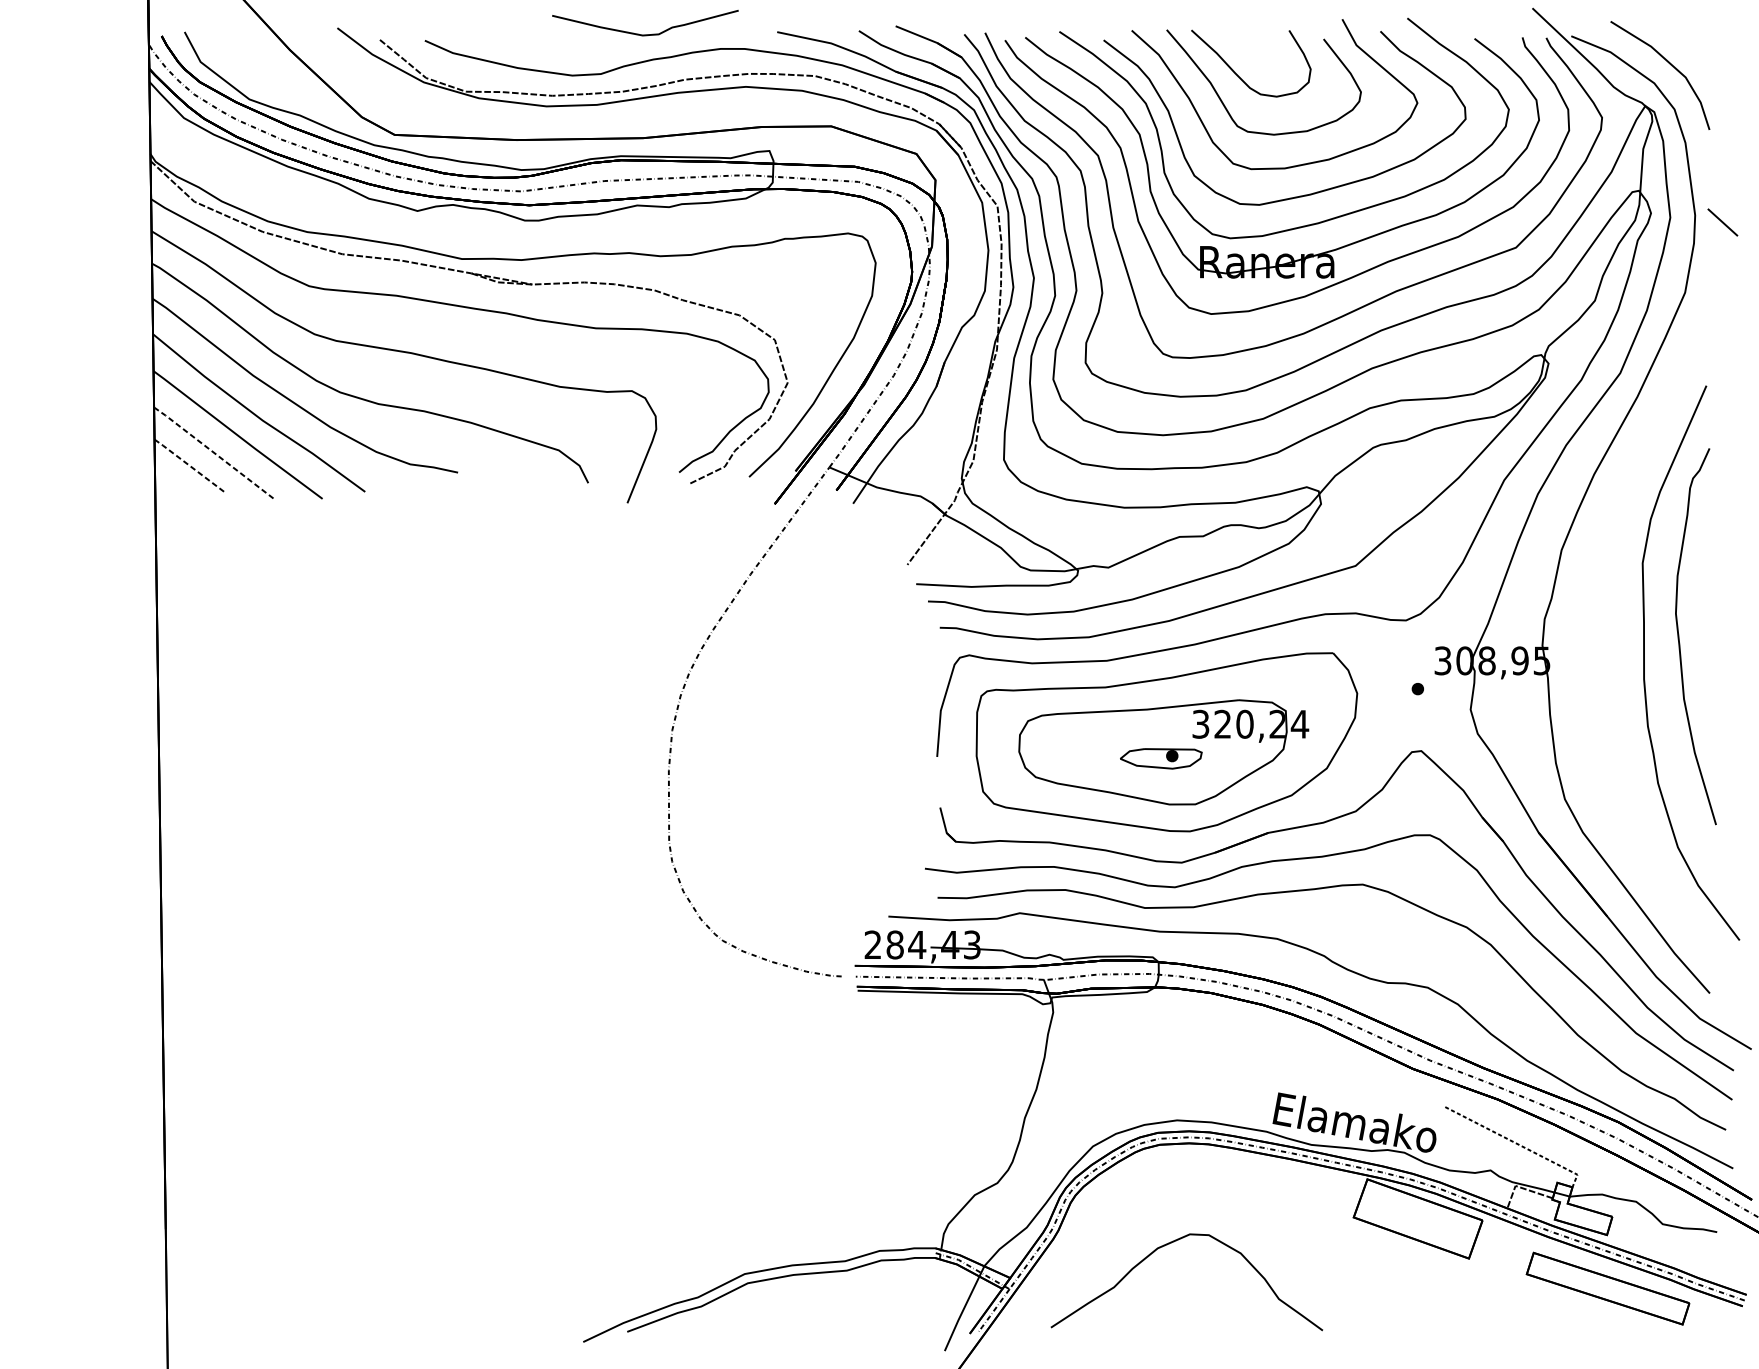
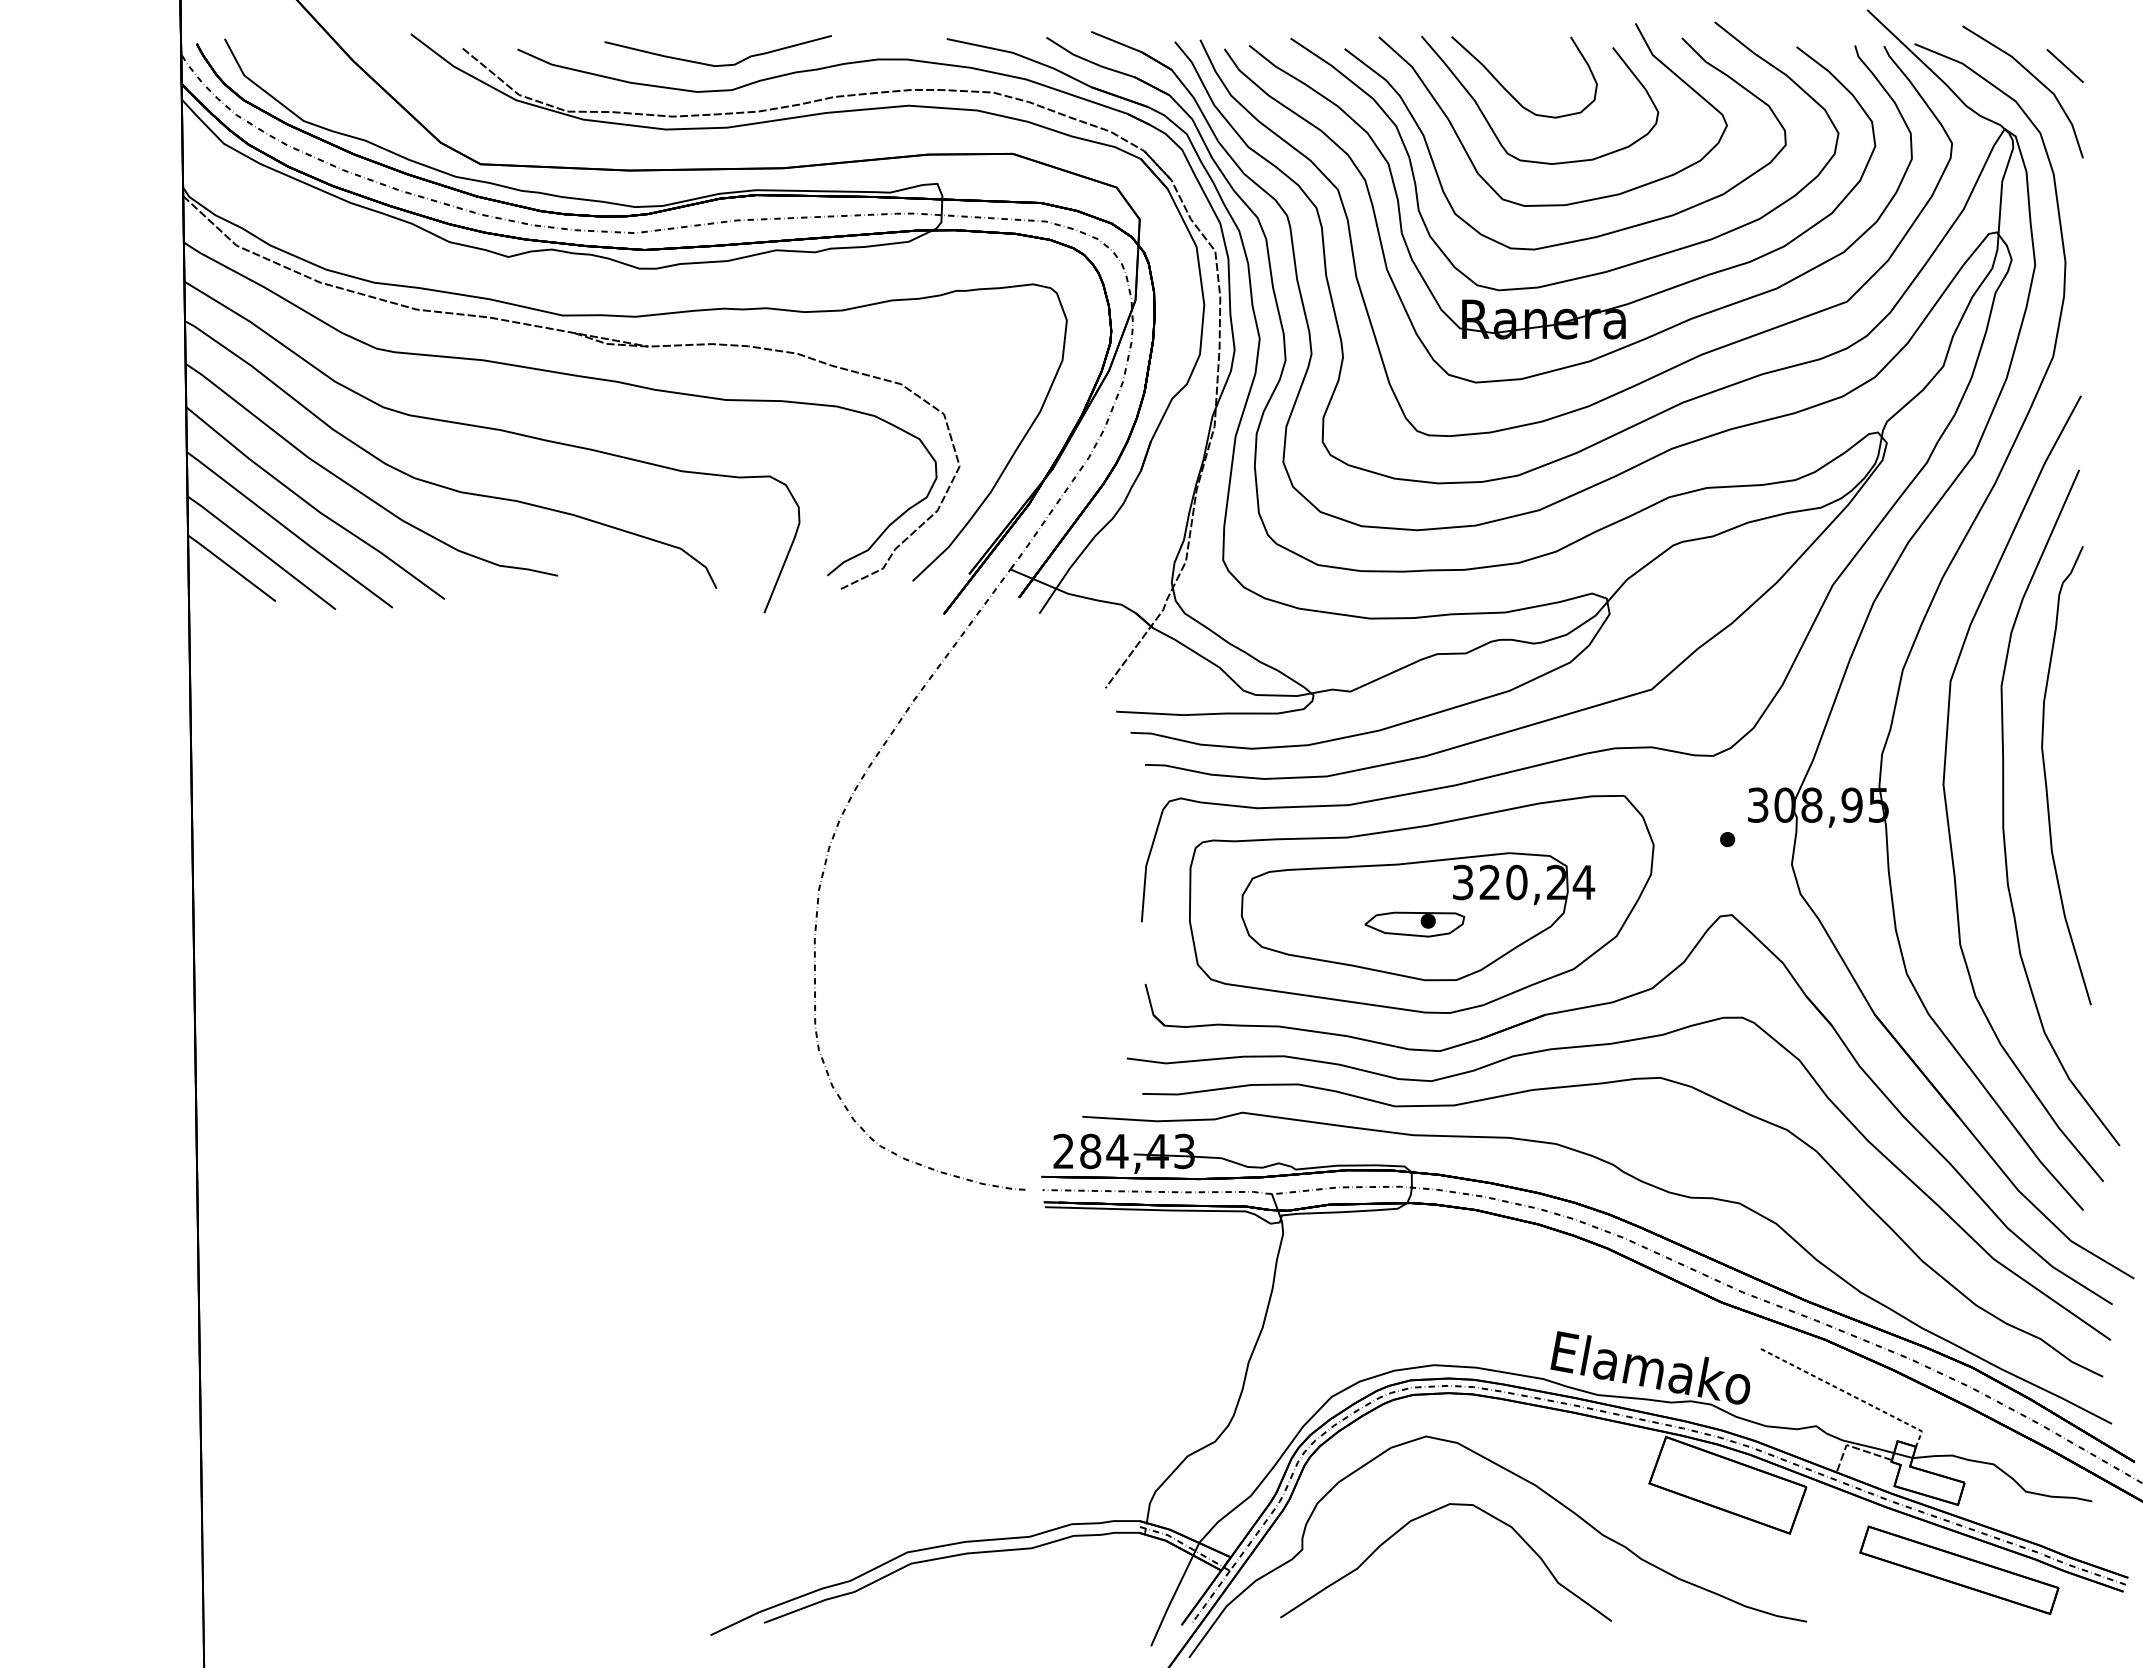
curve: (646, 34) -> (719, 64), moved
line: (1722, 222) -> (2064, 65), moved
line: (214, 453) -> (261, 552), dashed -> solid
line: (190, 465) -> (231, 567), dashed -> solid
curve: (1597, 655) -> (1946, 798), added
curve: (1264, 1223) -> (1540, 1490), added

